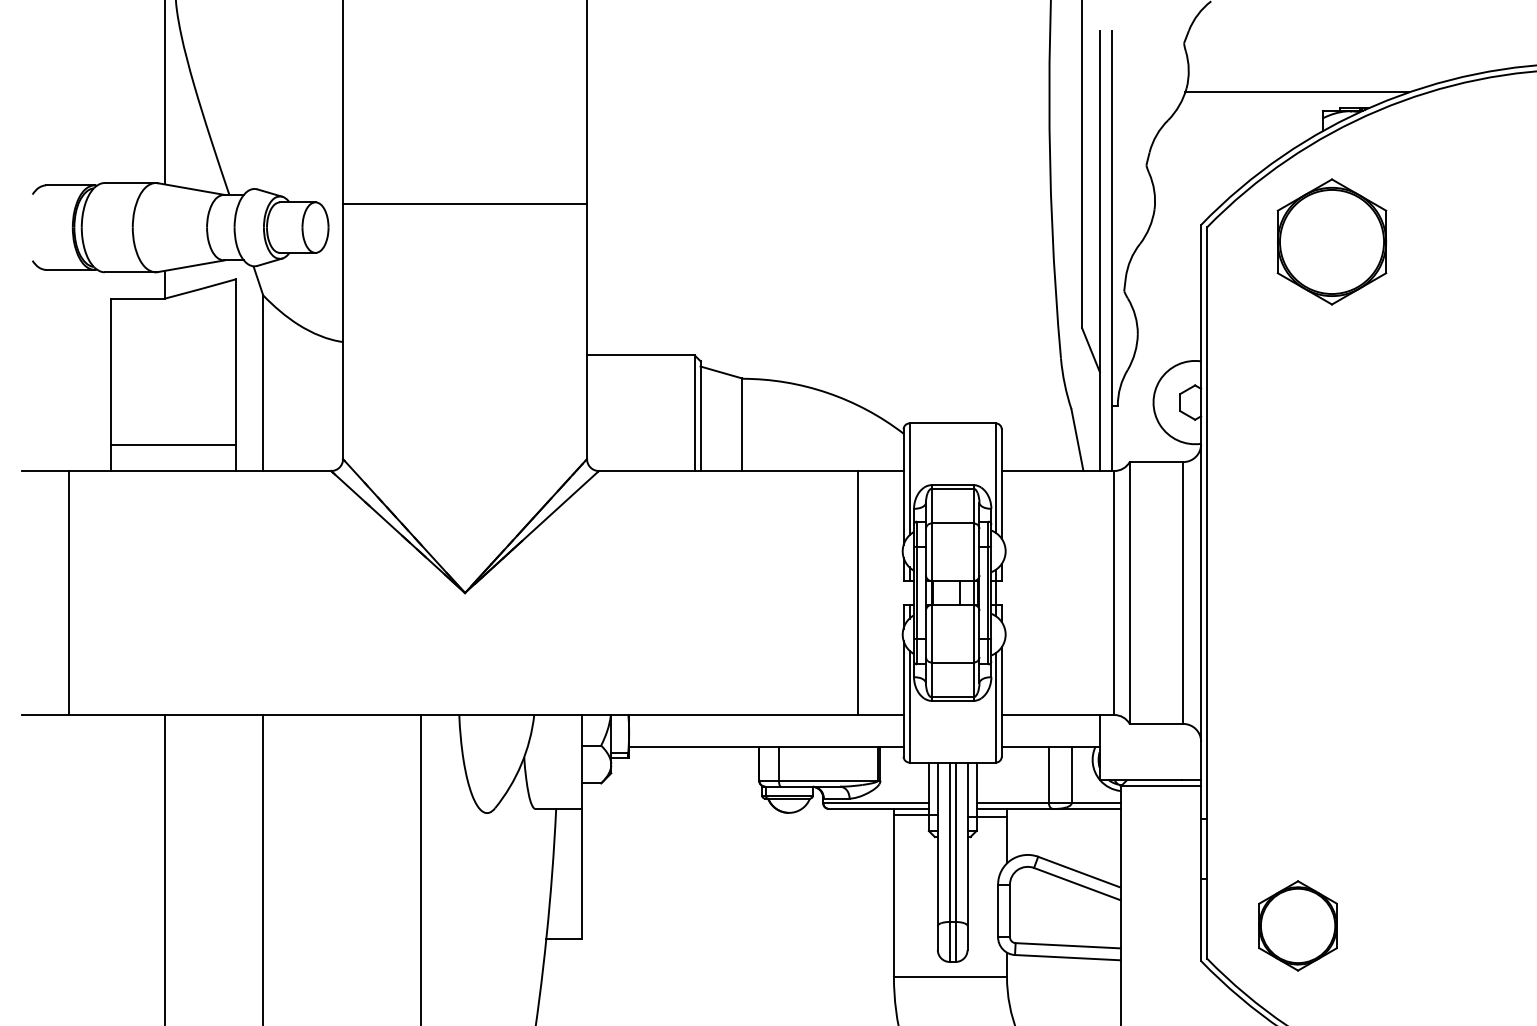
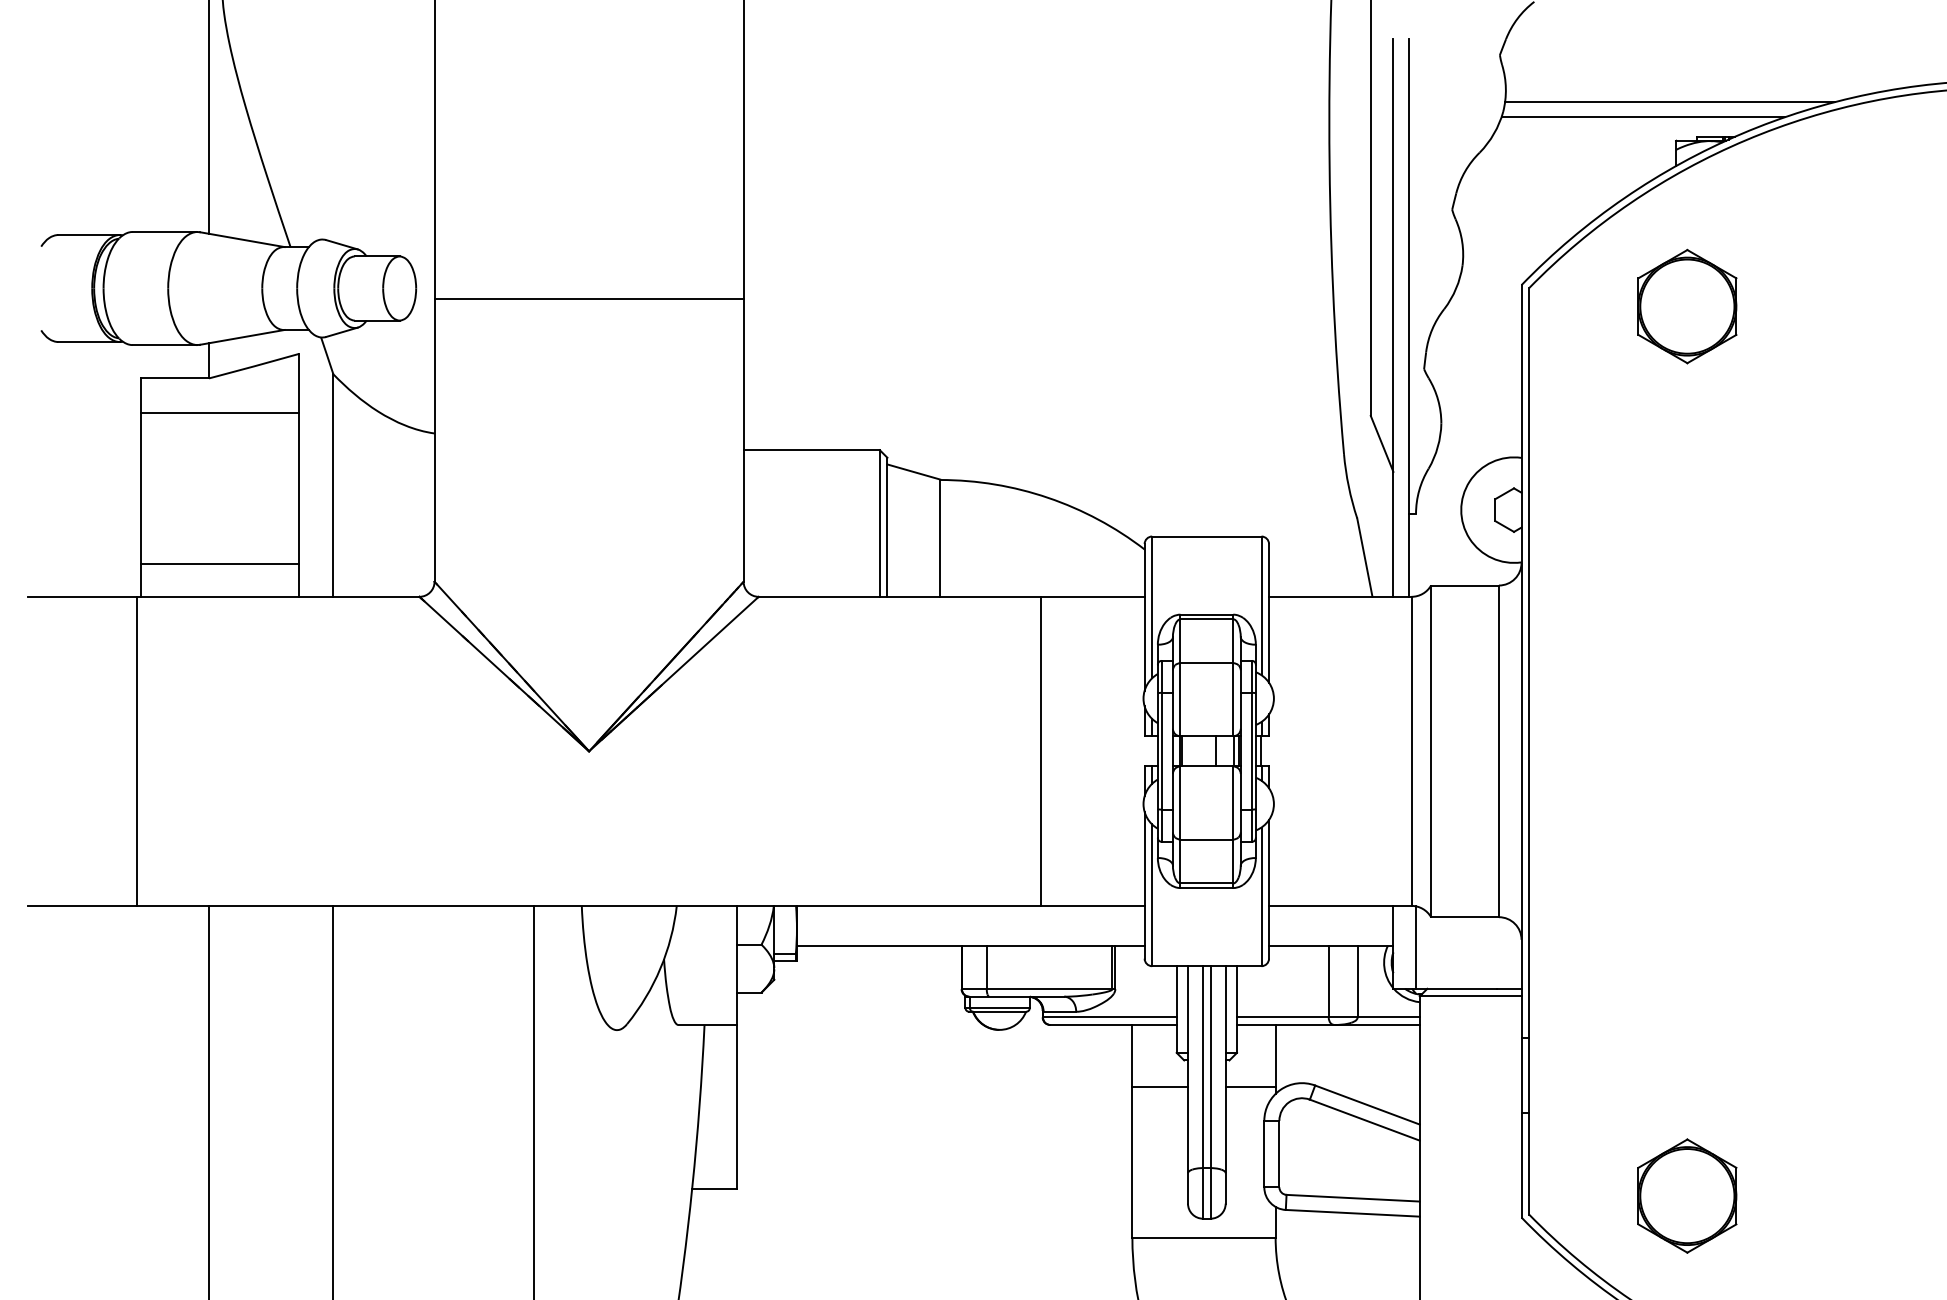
line: (1317, 80) -> (1669, 102), added
line: (464, 203) -> (588, 299), moved
part: (1332, 241) -> (1687, 306), size x0.71
line: (174, 326) -> (220, 413), added
line: (68, 592) -> (136, 750), moved
line: (858, 592) -> (1041, 750), moved
line: (1118, 747) -> (1416, 947), added
line: (916, 814) -> (1160, 1086), moved
line: (987, 816) -> (1250, 1086), moved
part: (1298, 925) -> (1687, 1195), moved

